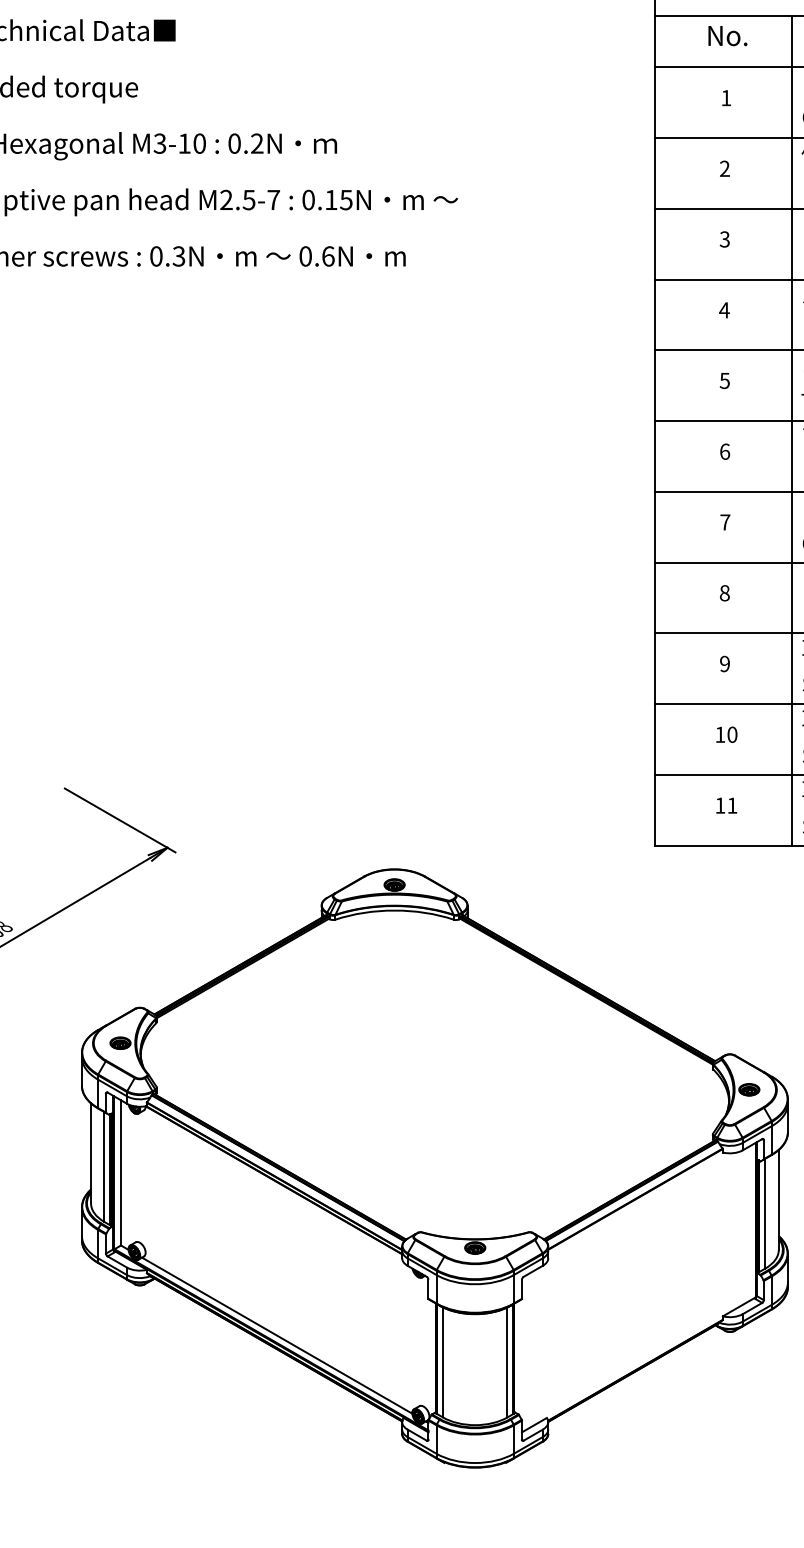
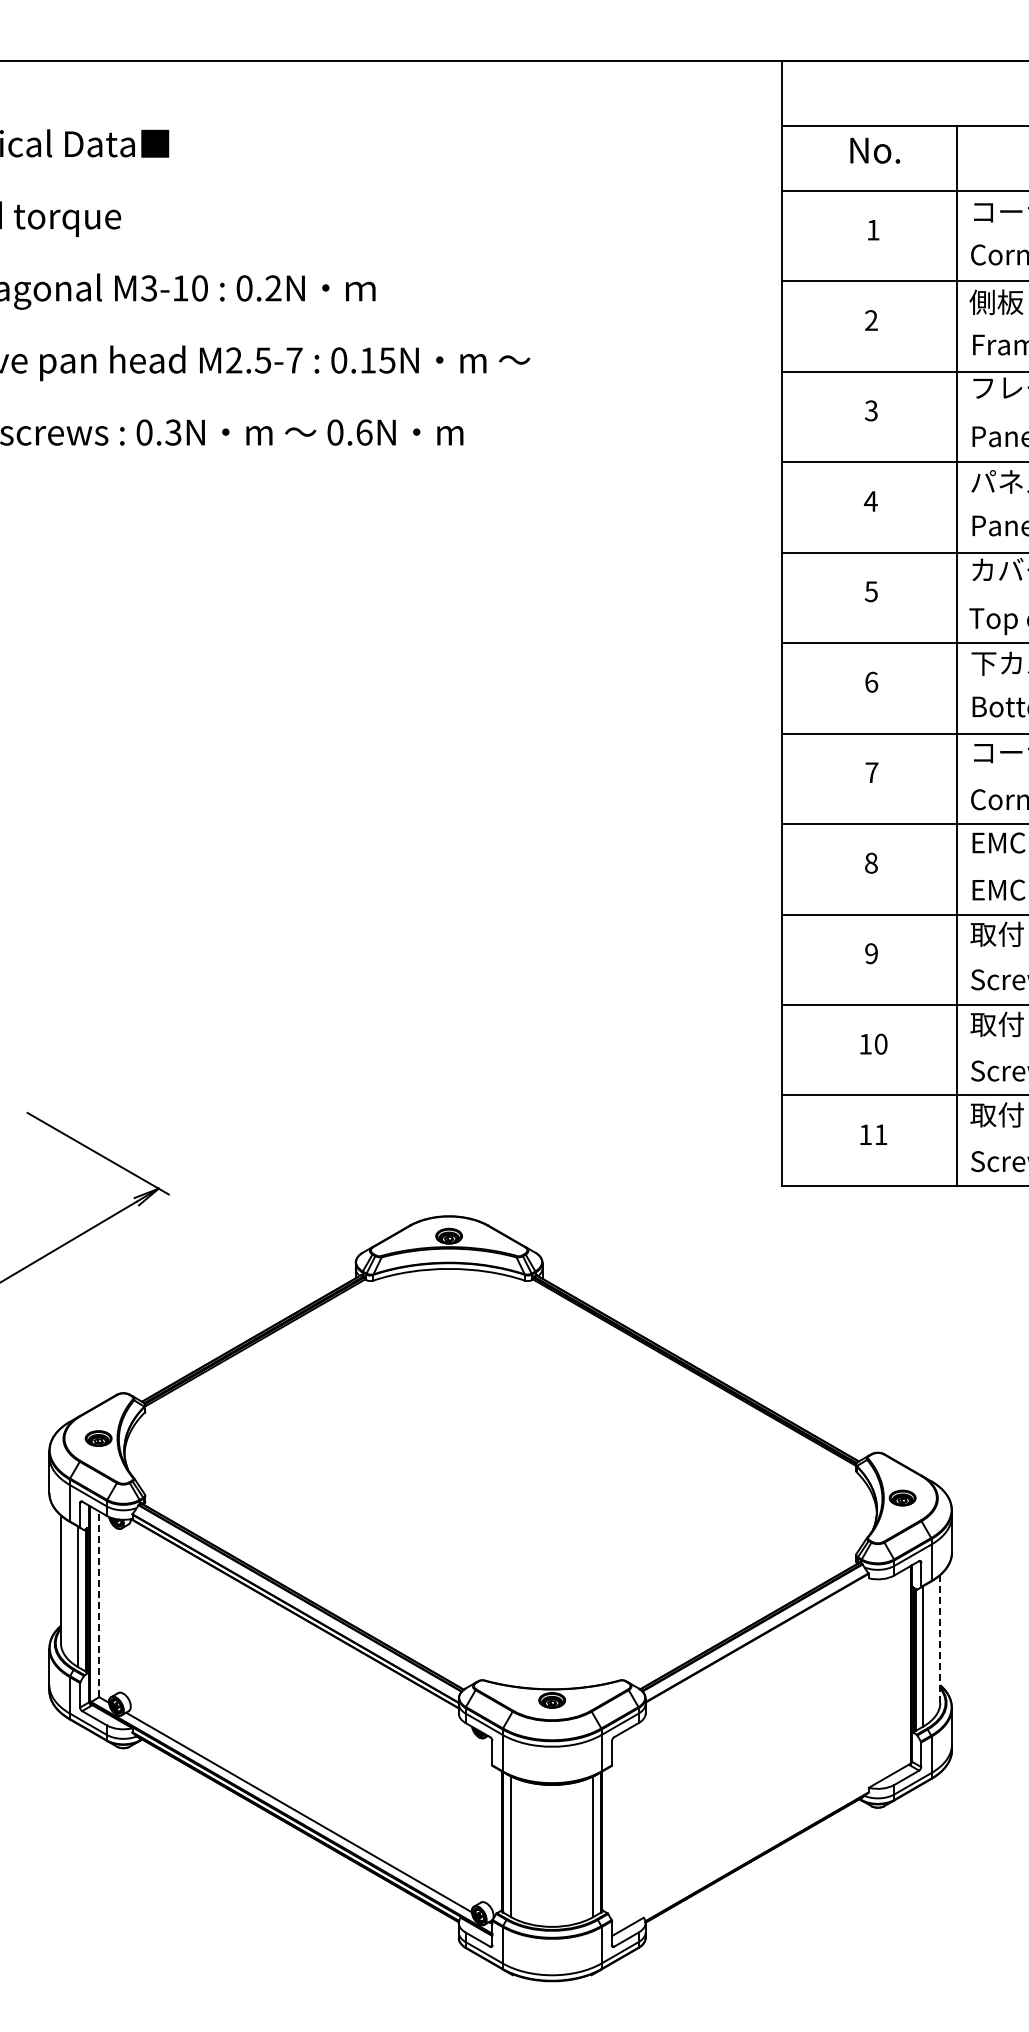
line: (121, 1173) -> (99, 1604), solid -> dashed
line: (778, 1199) -> (940, 1638), solid -> dashed

